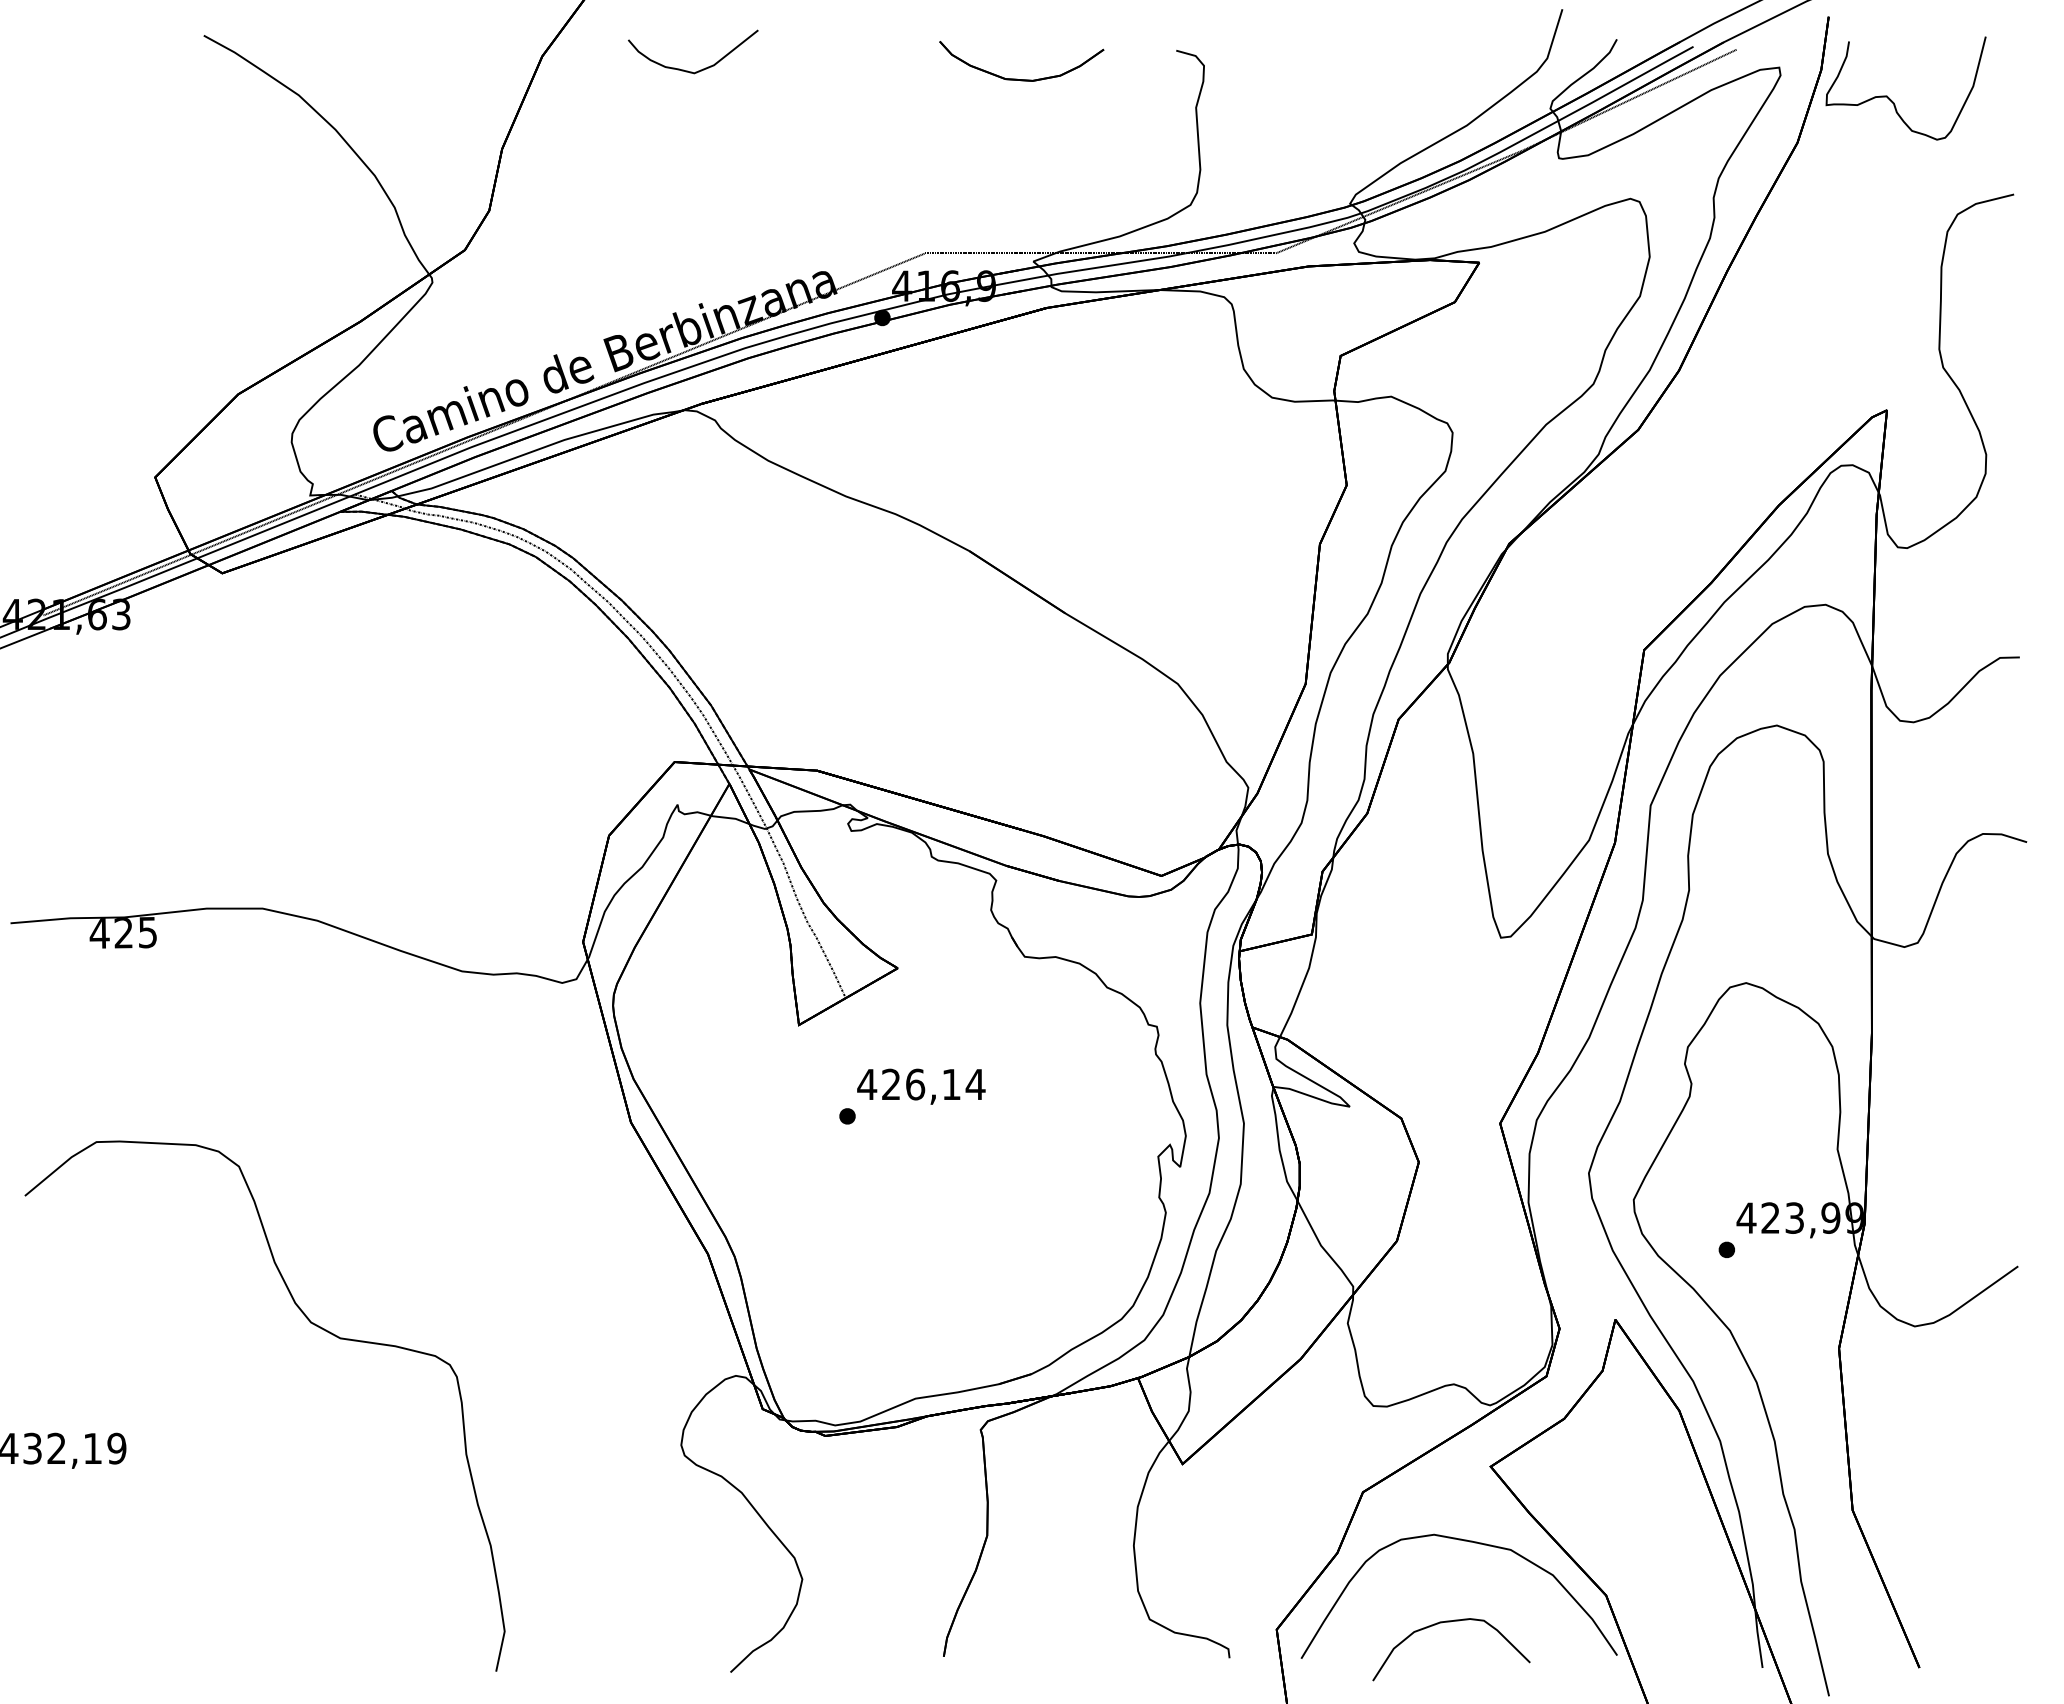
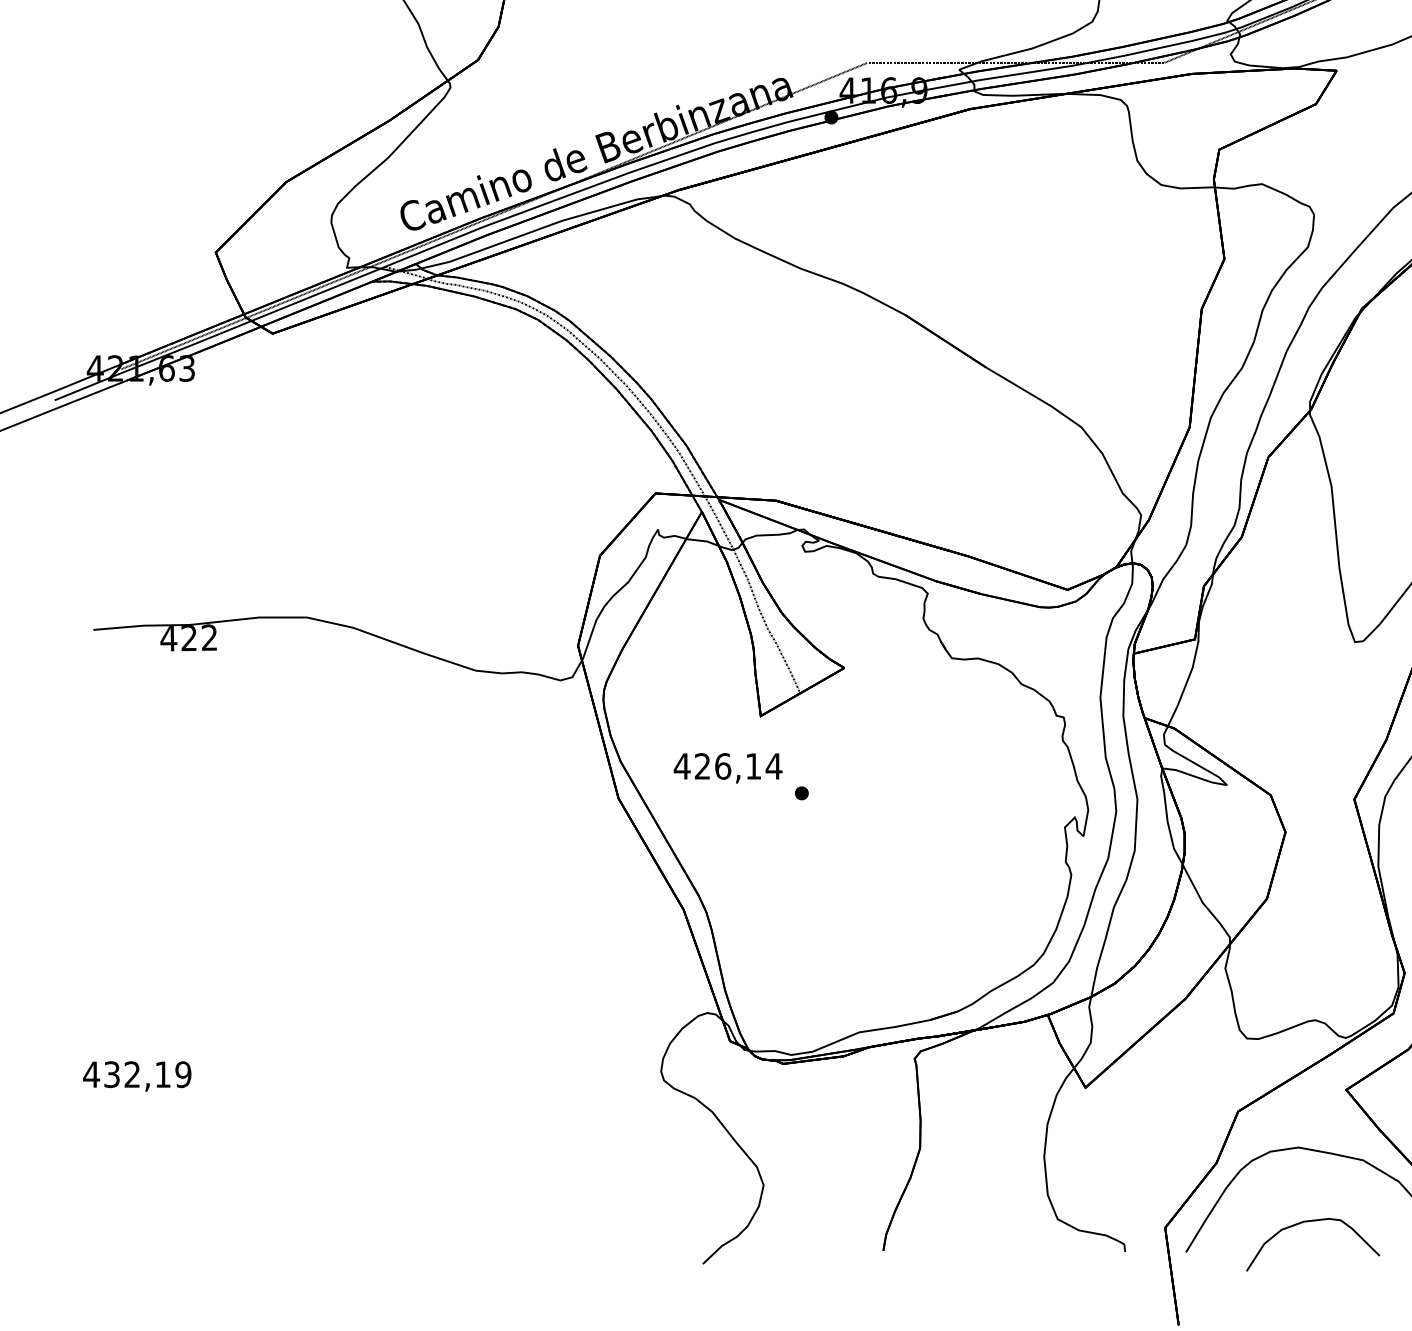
text: (147, 932) -> (209, 637), 425 -> 422
text: (921, 1086) -> (728, 768), moved
curve: (310, 1323) -> (347, 968), removed

